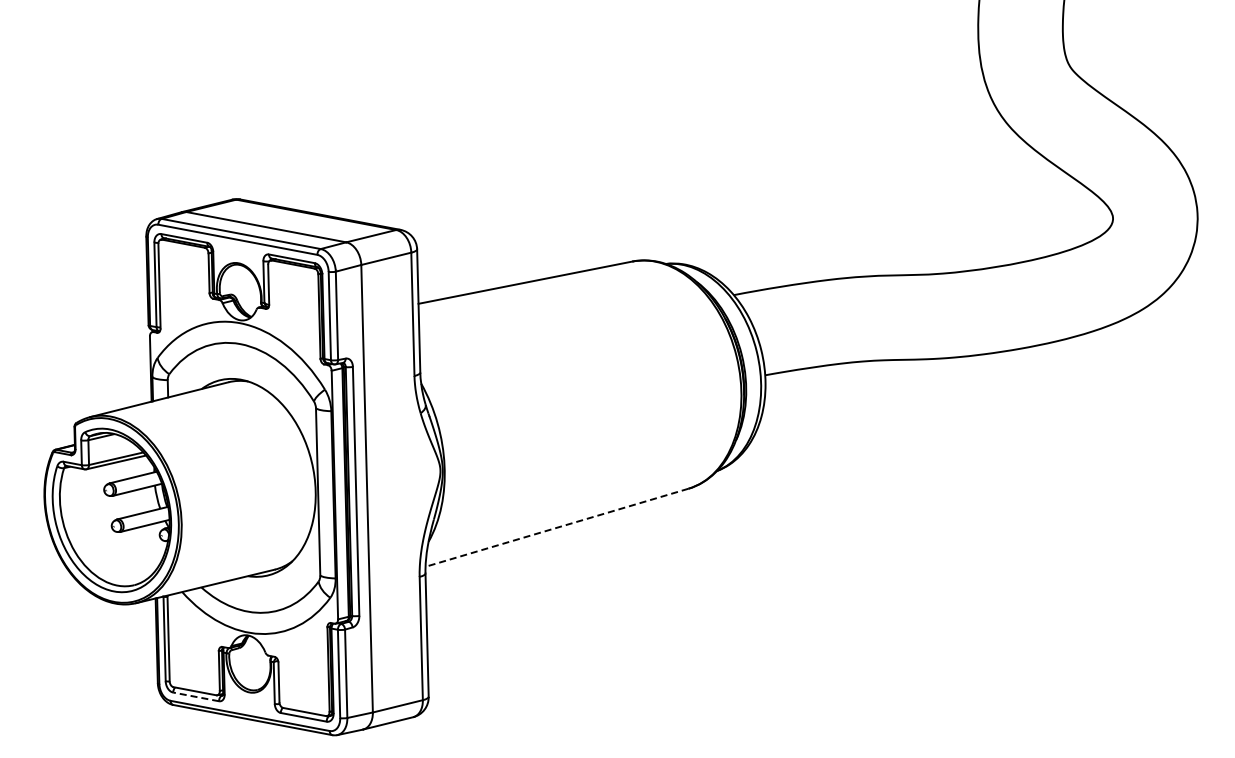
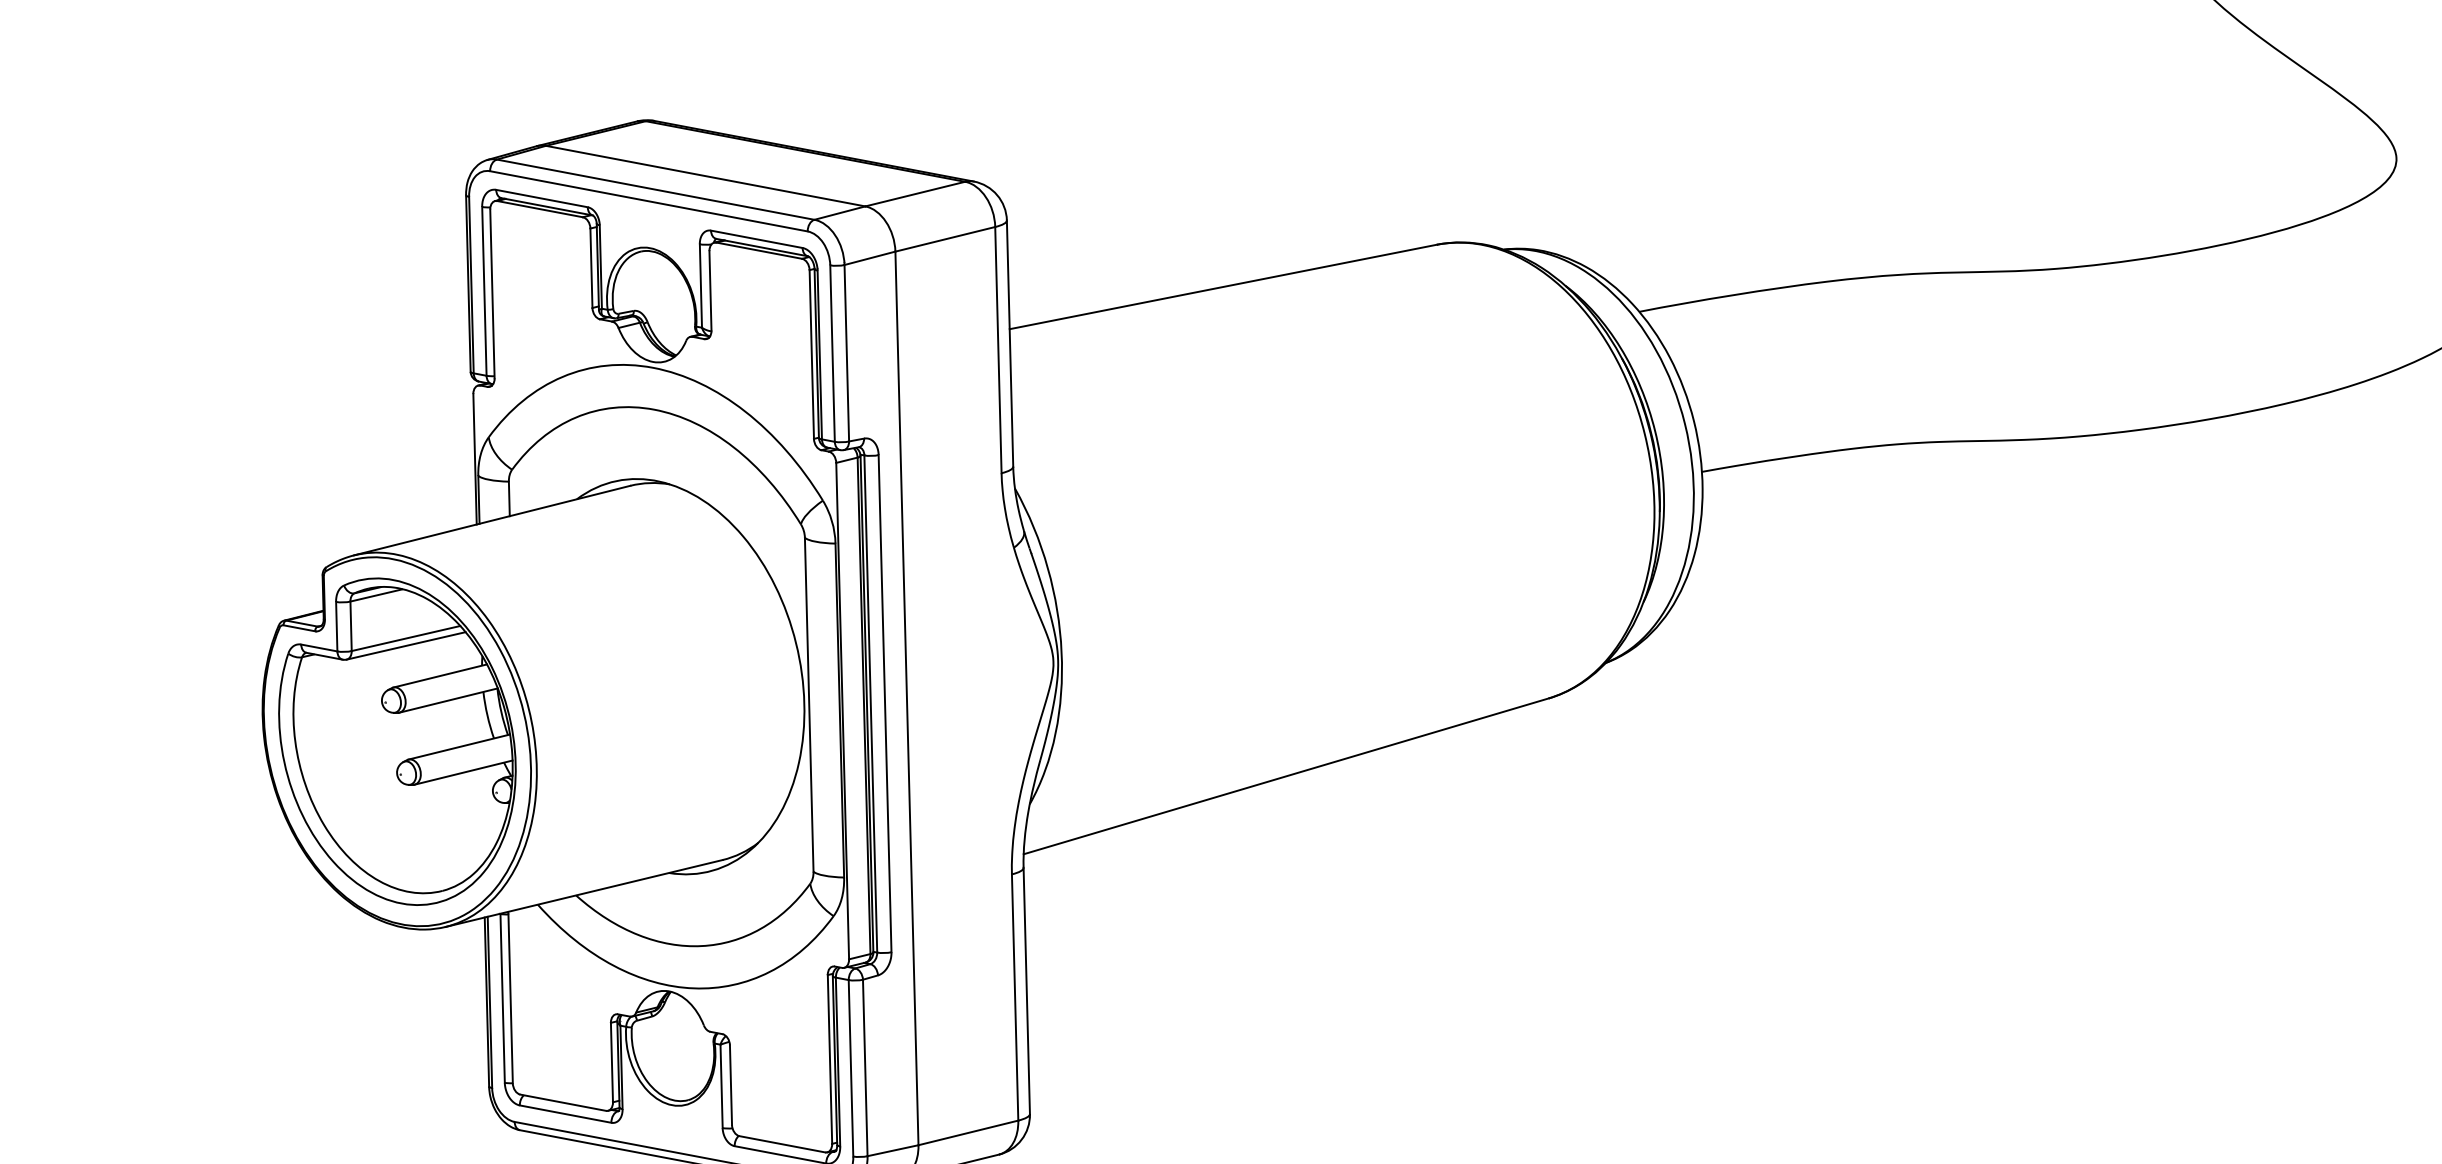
line: (556, 527) -> (1285, 775), dashed -> solid
line: (195, 696) -> (564, 1113), dashed -> solid

